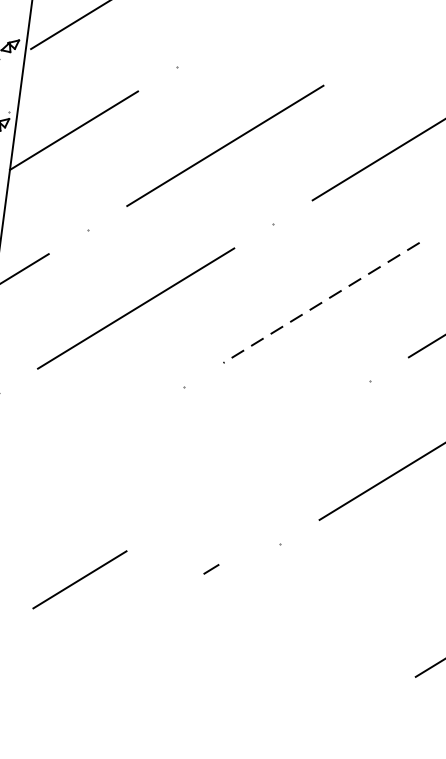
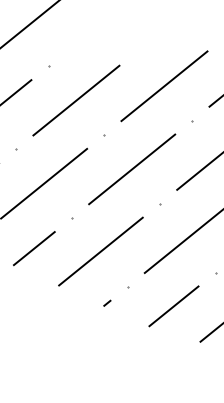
line: (320, 302) -> (131, 169), dashed -> solid
line: (234, 463) -> (100, 251), added
line: (211, 567) -> (107, 302), moved
line: (80, 579) -> (34, 248), moved
line: (369, 596) -> (173, 306), added

